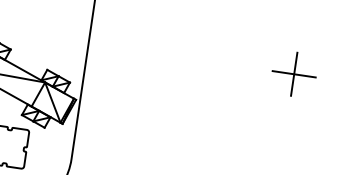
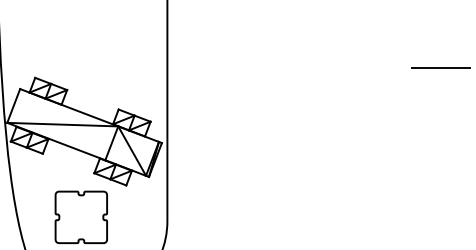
line: (294, 74) -> (441, 67), removed

